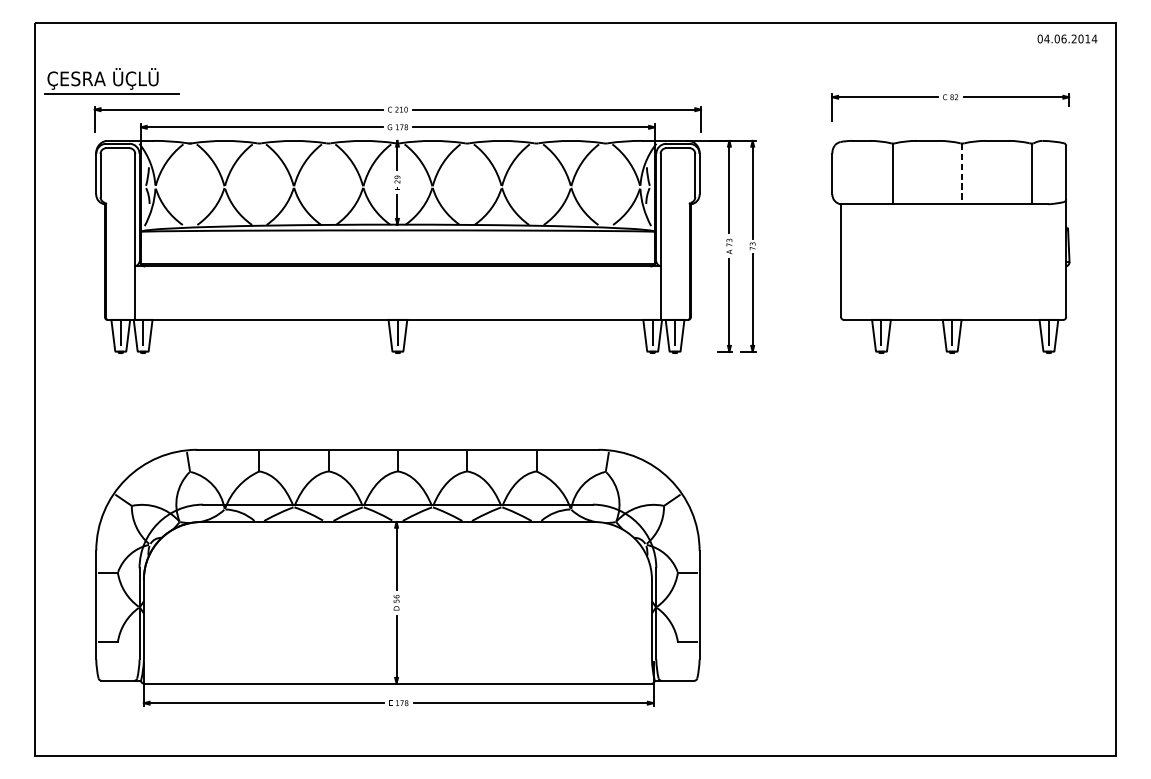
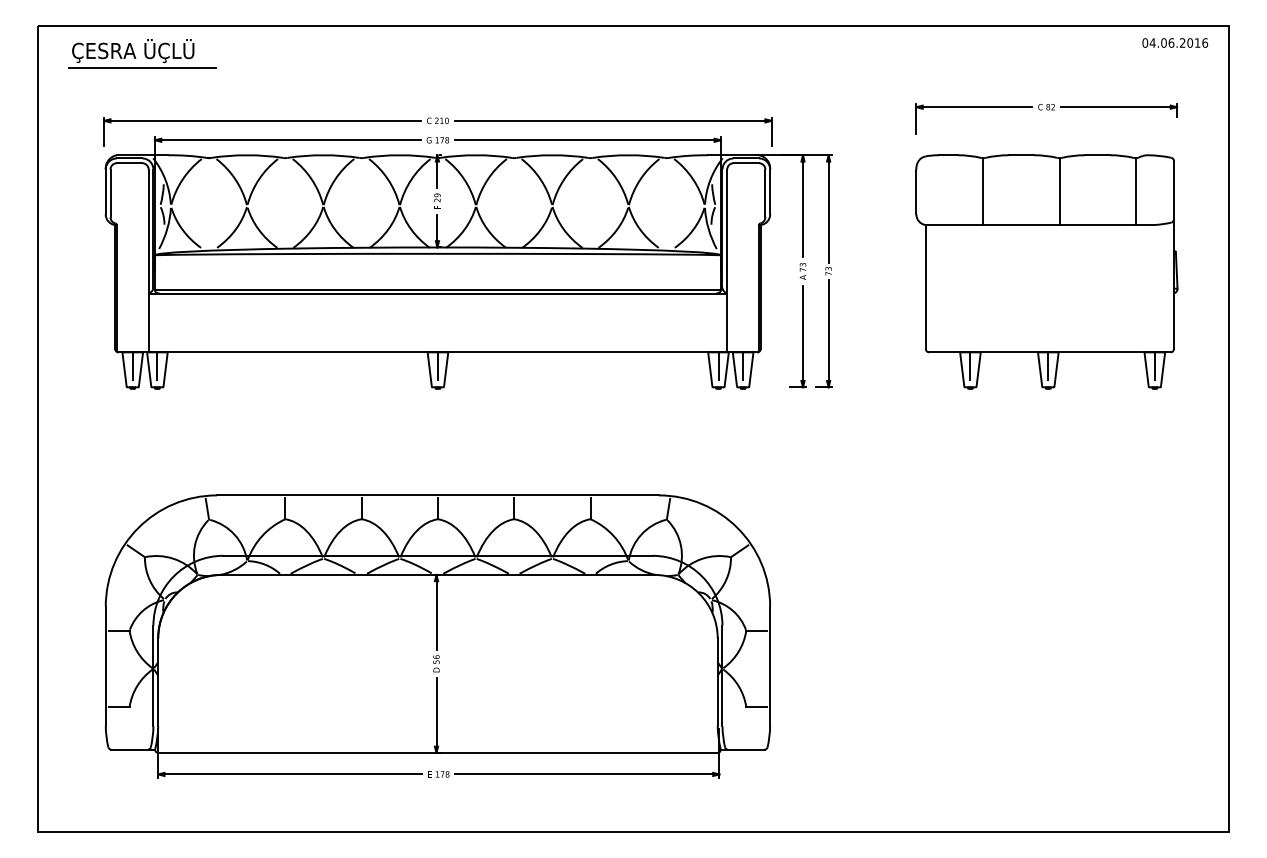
text: (1094, 38) -> (1204, 42), 04.06.2014 -> 04.06.2016
part: (111, 81) -> (142, 53), moved
line: (962, 173) -> (1059, 191), dashed -> solid

